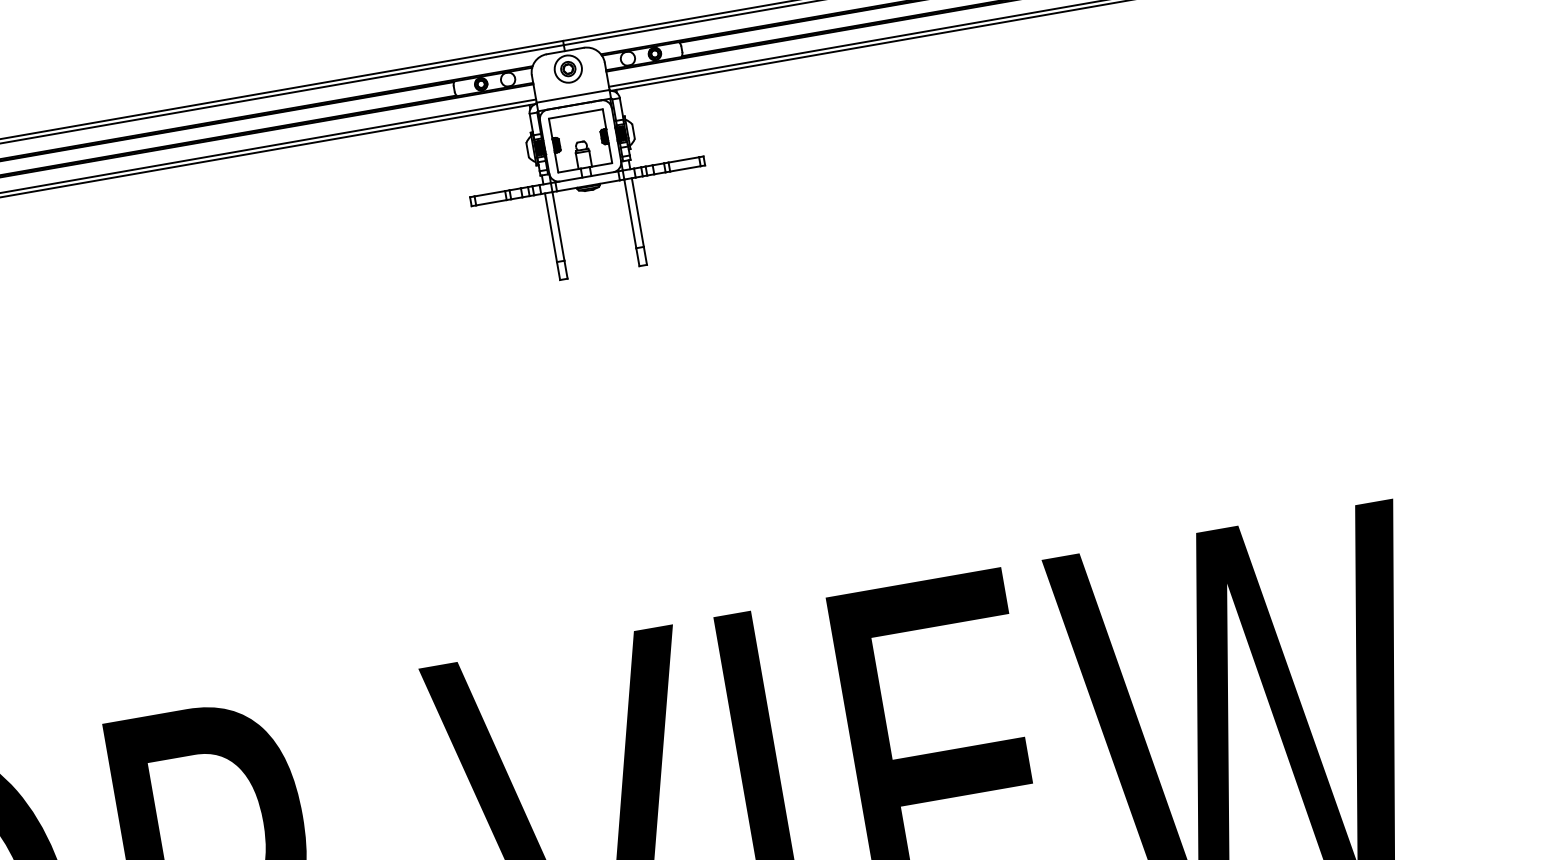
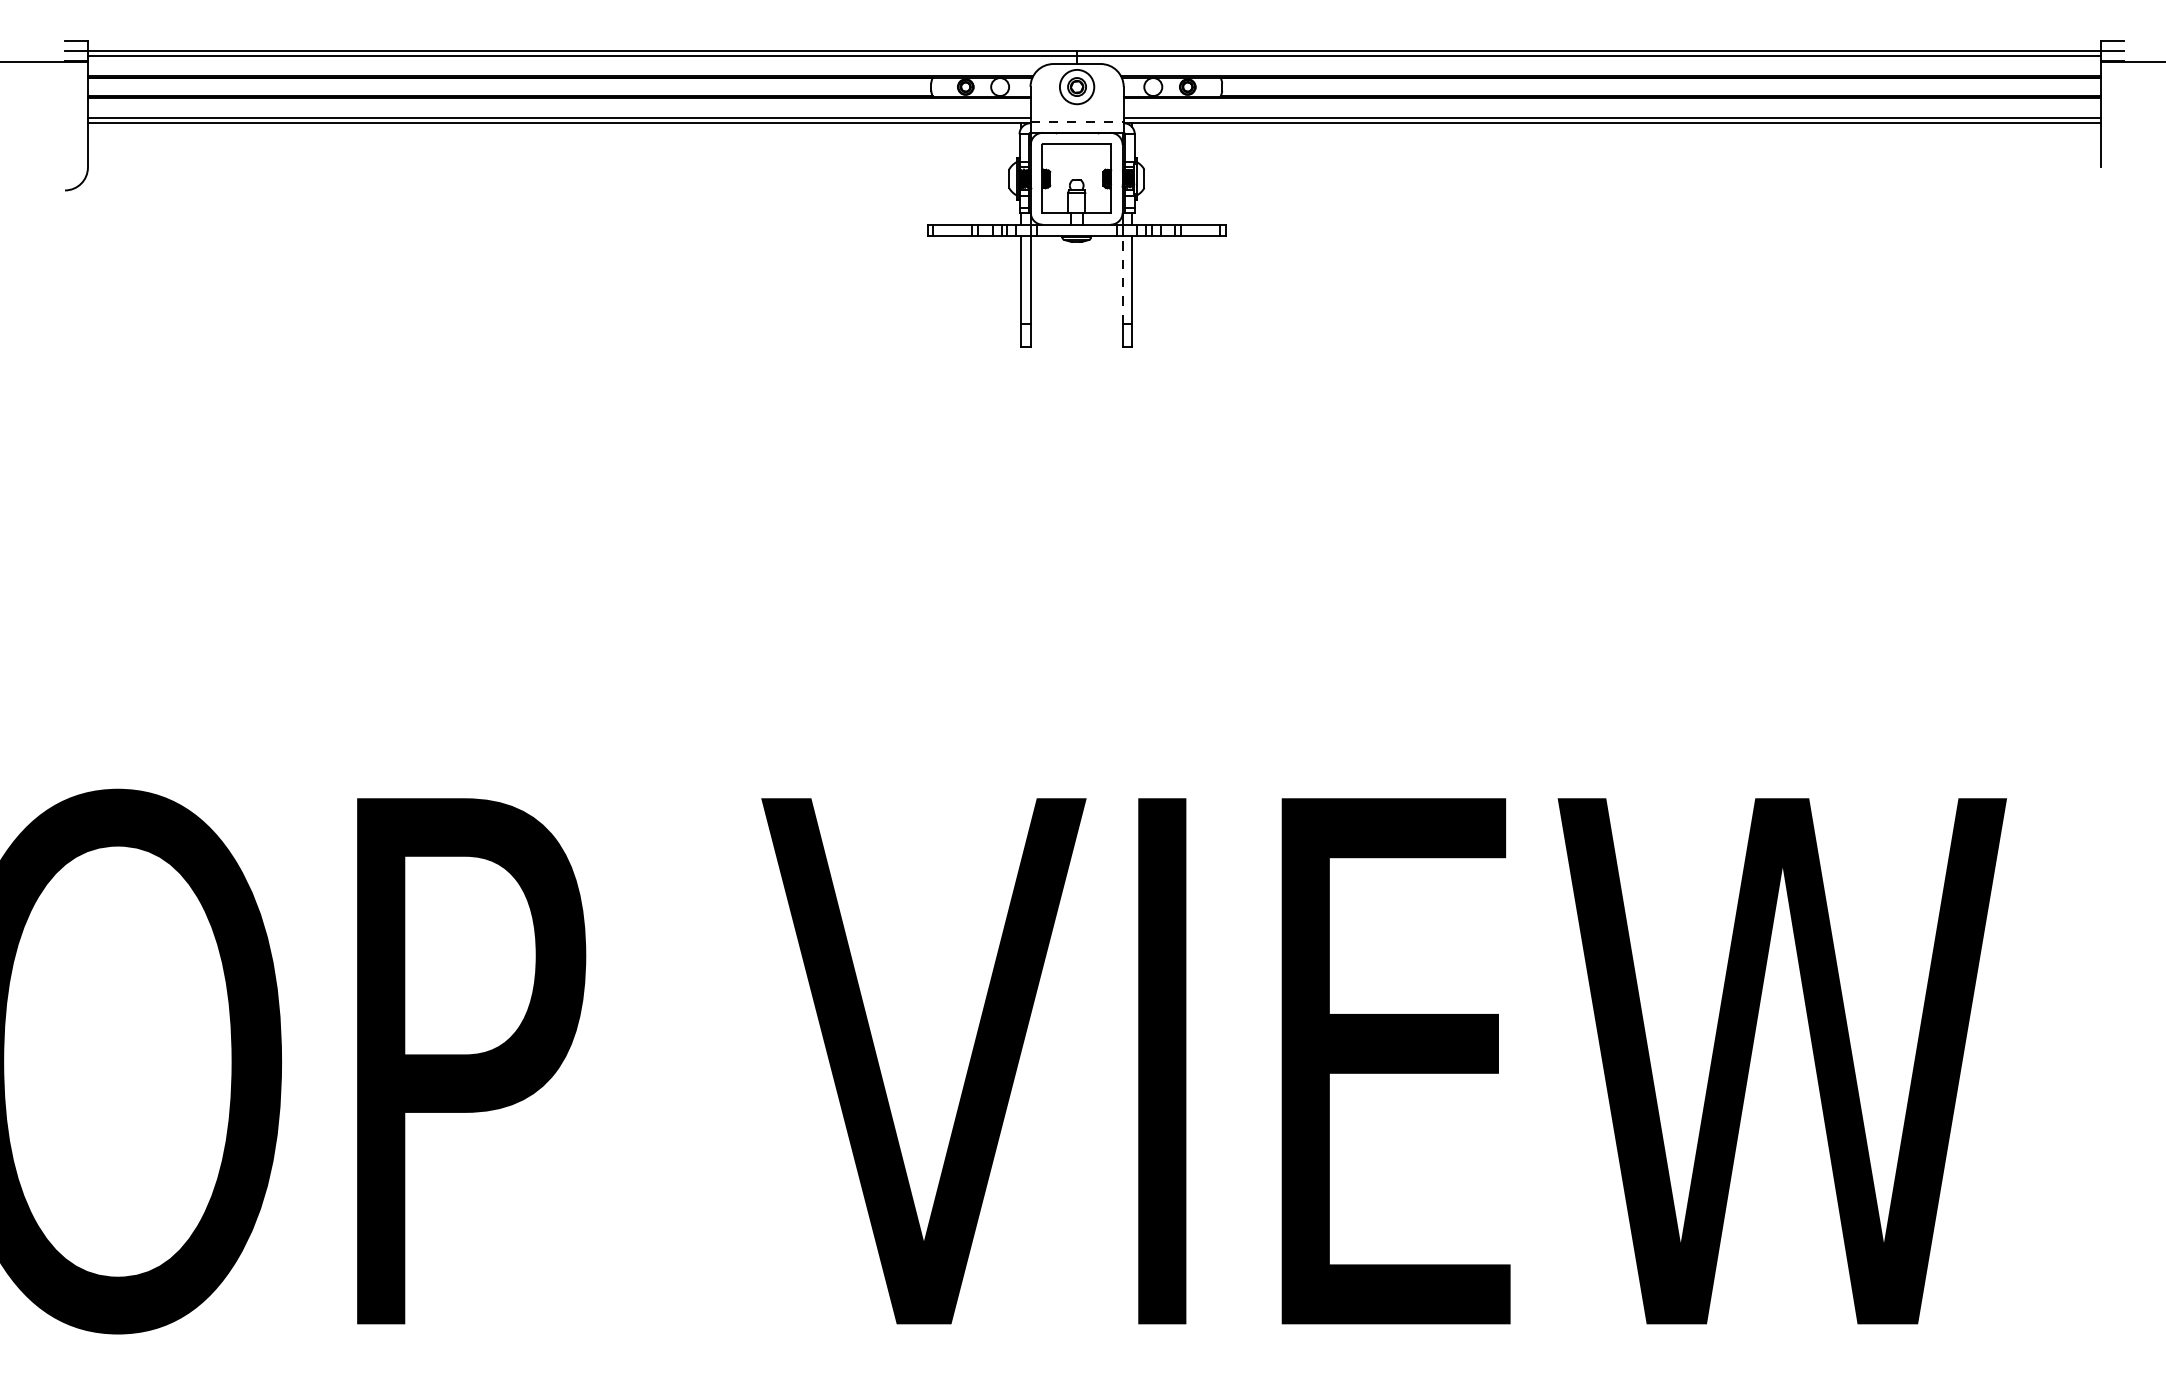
line: (573, 95) -> (1077, 121), solid -> dashed
line: (630, 214) -> (1122, 280), solid -> dashed

